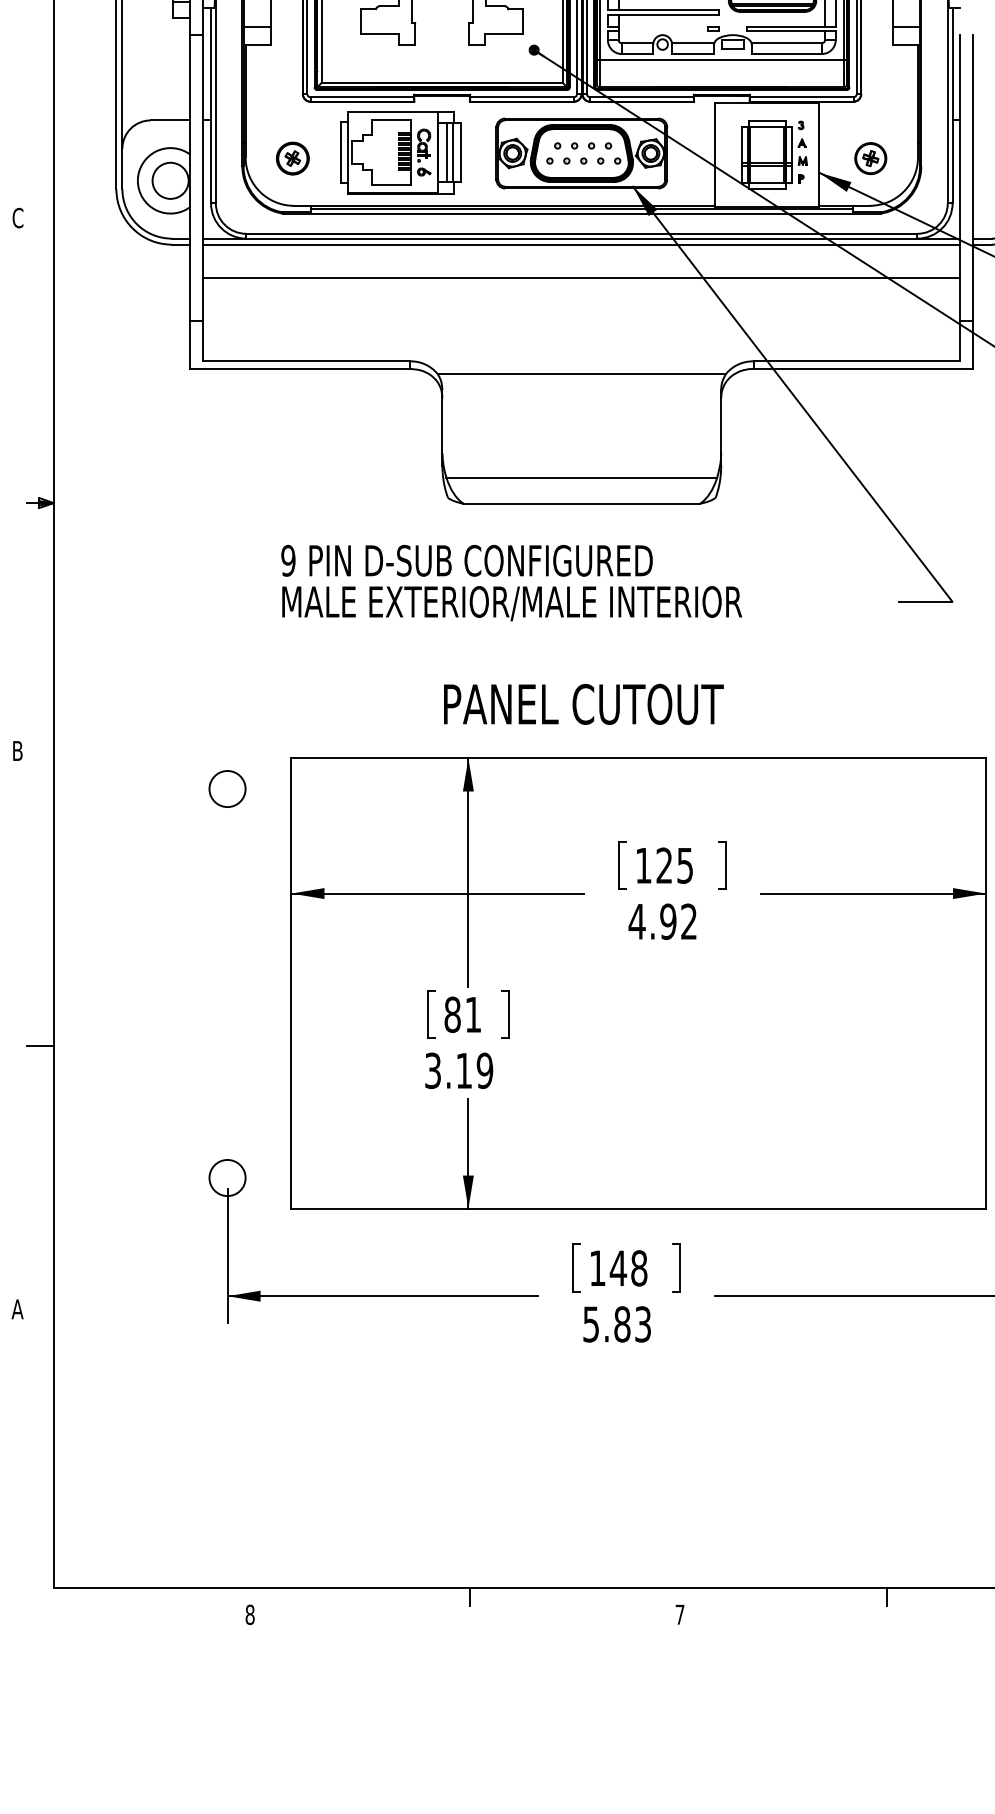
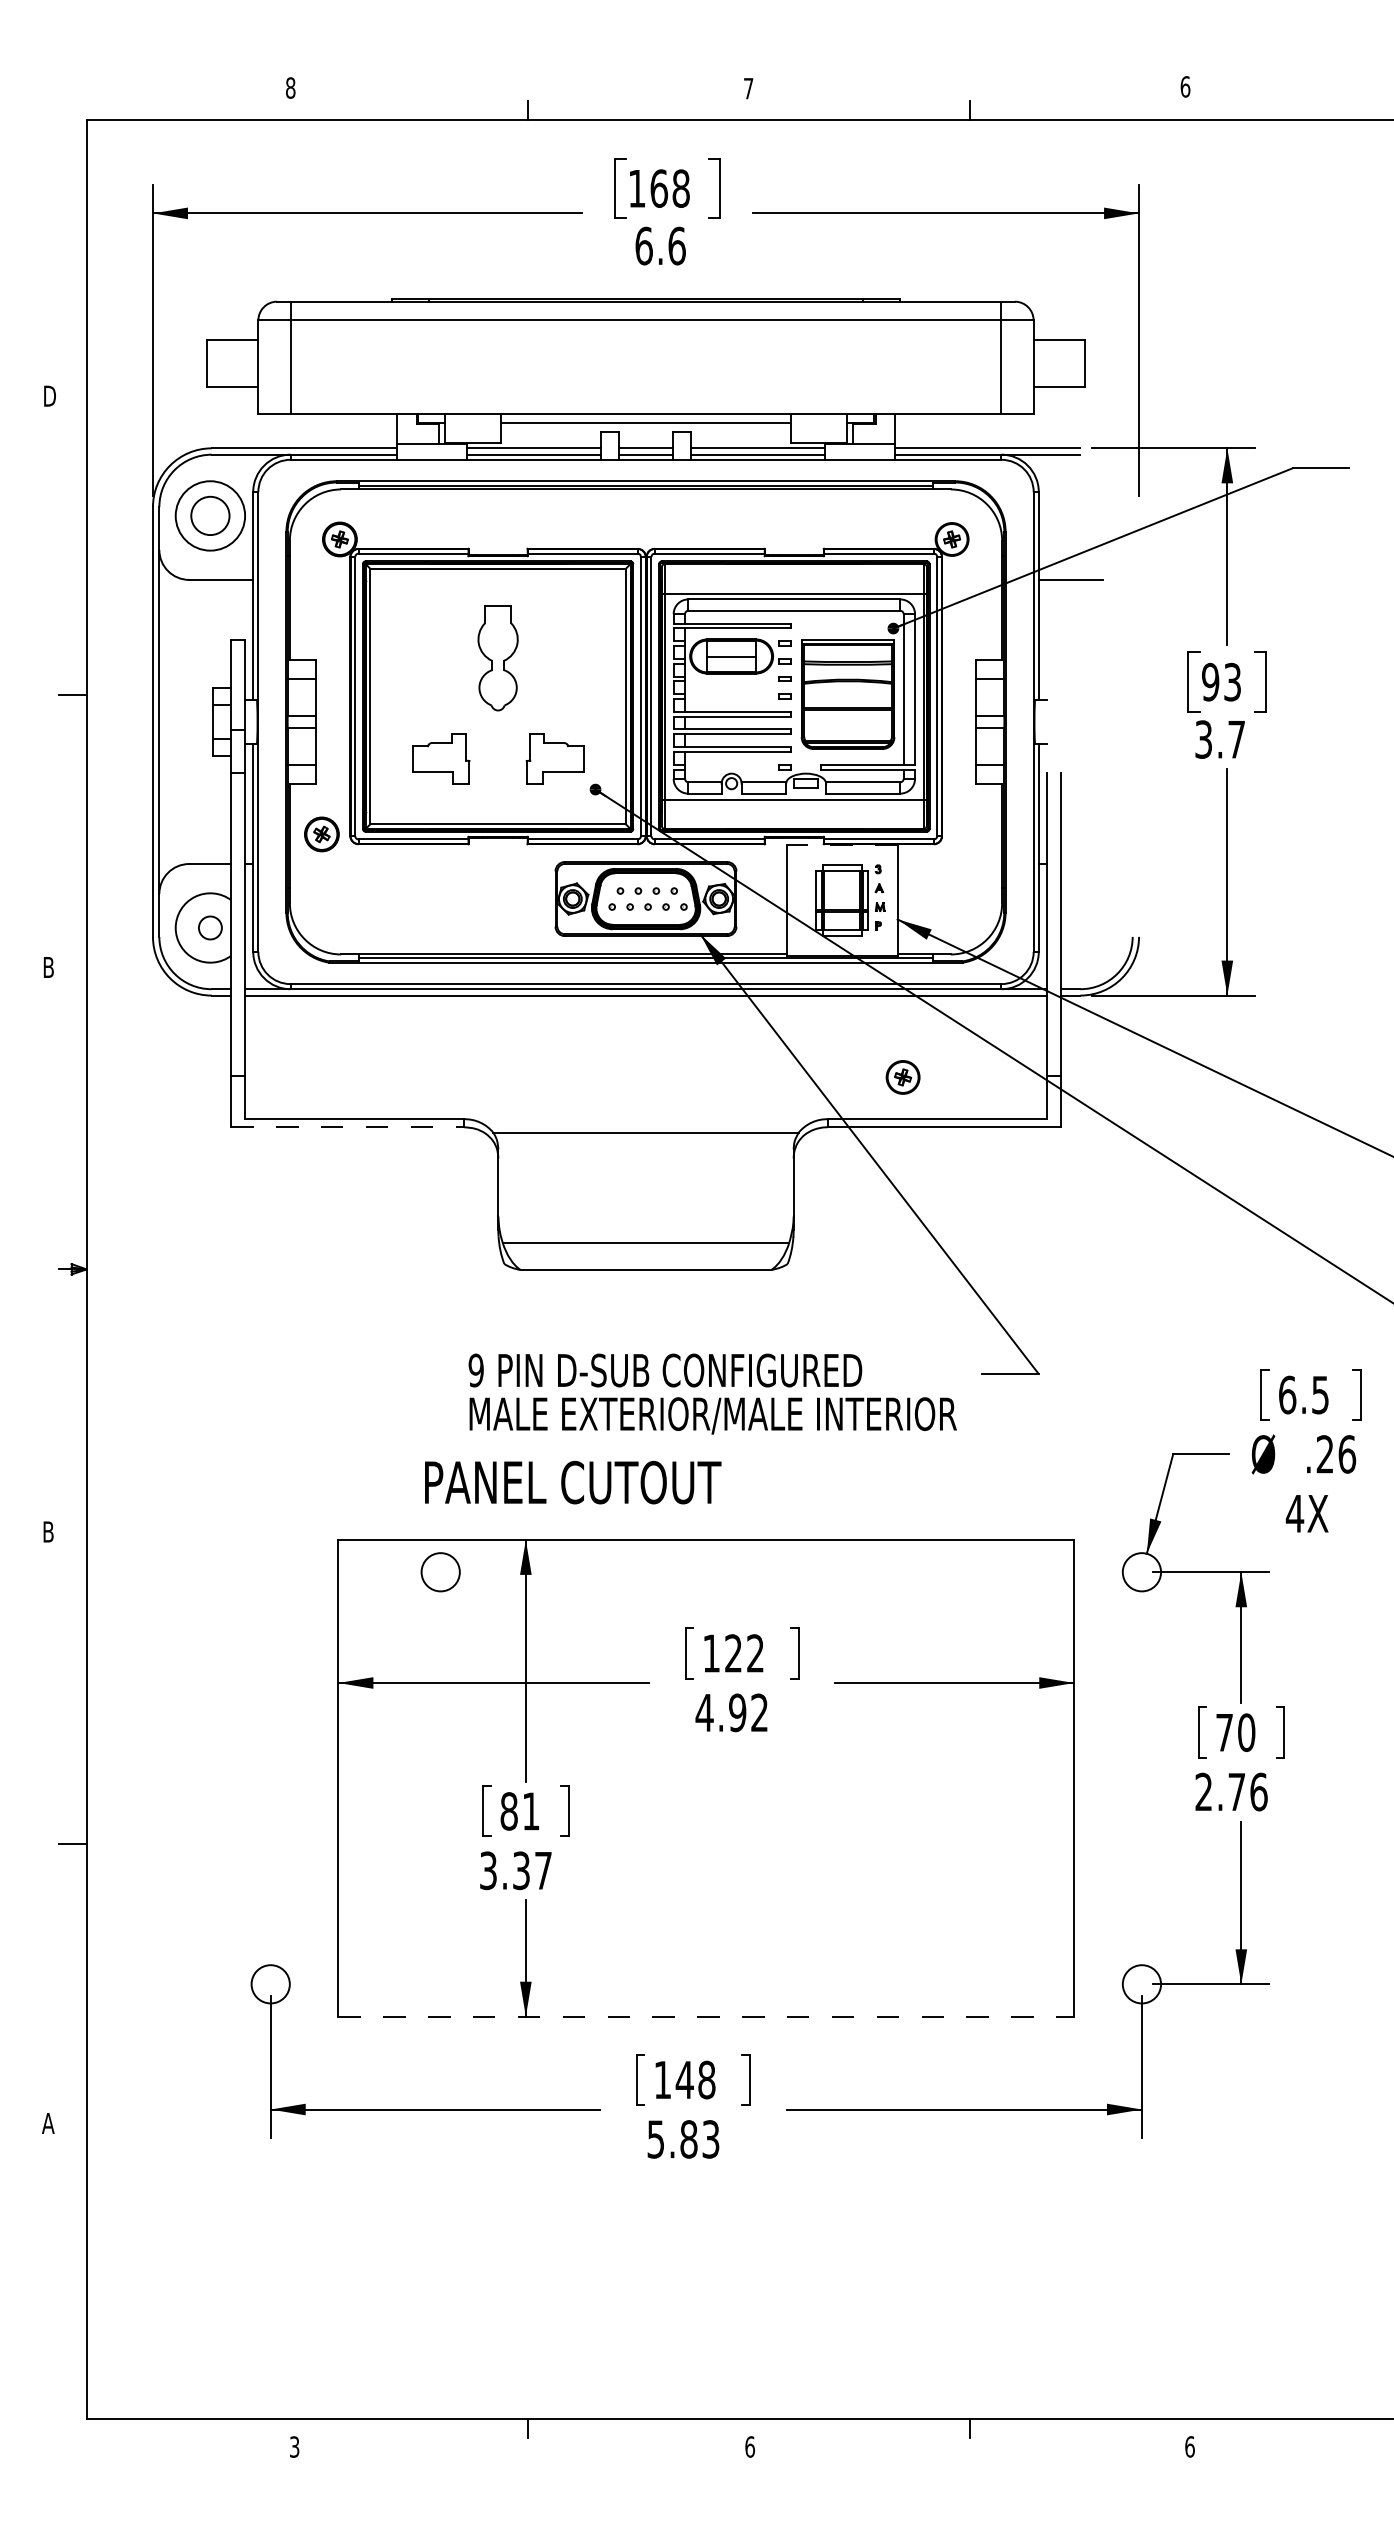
line: (766, 102) -> (841, 845), solid -> dashed
part: (401, 152) -> (454, 898), removed
part: (292, 158) -> (321, 834), moved
part: (870, 158) -> (902, 1077), moved
circle: (170, 180) -> (210, 927), size x0.6
text: (17, 218) -> (48, 967), C -> B
line: (581, 278) -> (645, 1031), removed
line: (300, 369) -> (348, 1127), solid -> dashed
text: (511, 582) -> (712, 1393), moved
text: (584, 704) -> (573, 1482), moved
circle: (227, 789) -> (440, 1572), moved
text: (685, 865) -> (755, 1653), 125 -> 122
text: (474, 1070) -> (532, 1870), 3.19 -> 3.37
line: (638, 1208) -> (706, 2016), solid -> dashed
text: (249, 1614) -> (294, 2446), 8 -> 3
text: (679, 1614) -> (749, 2446), 7 -> 6

